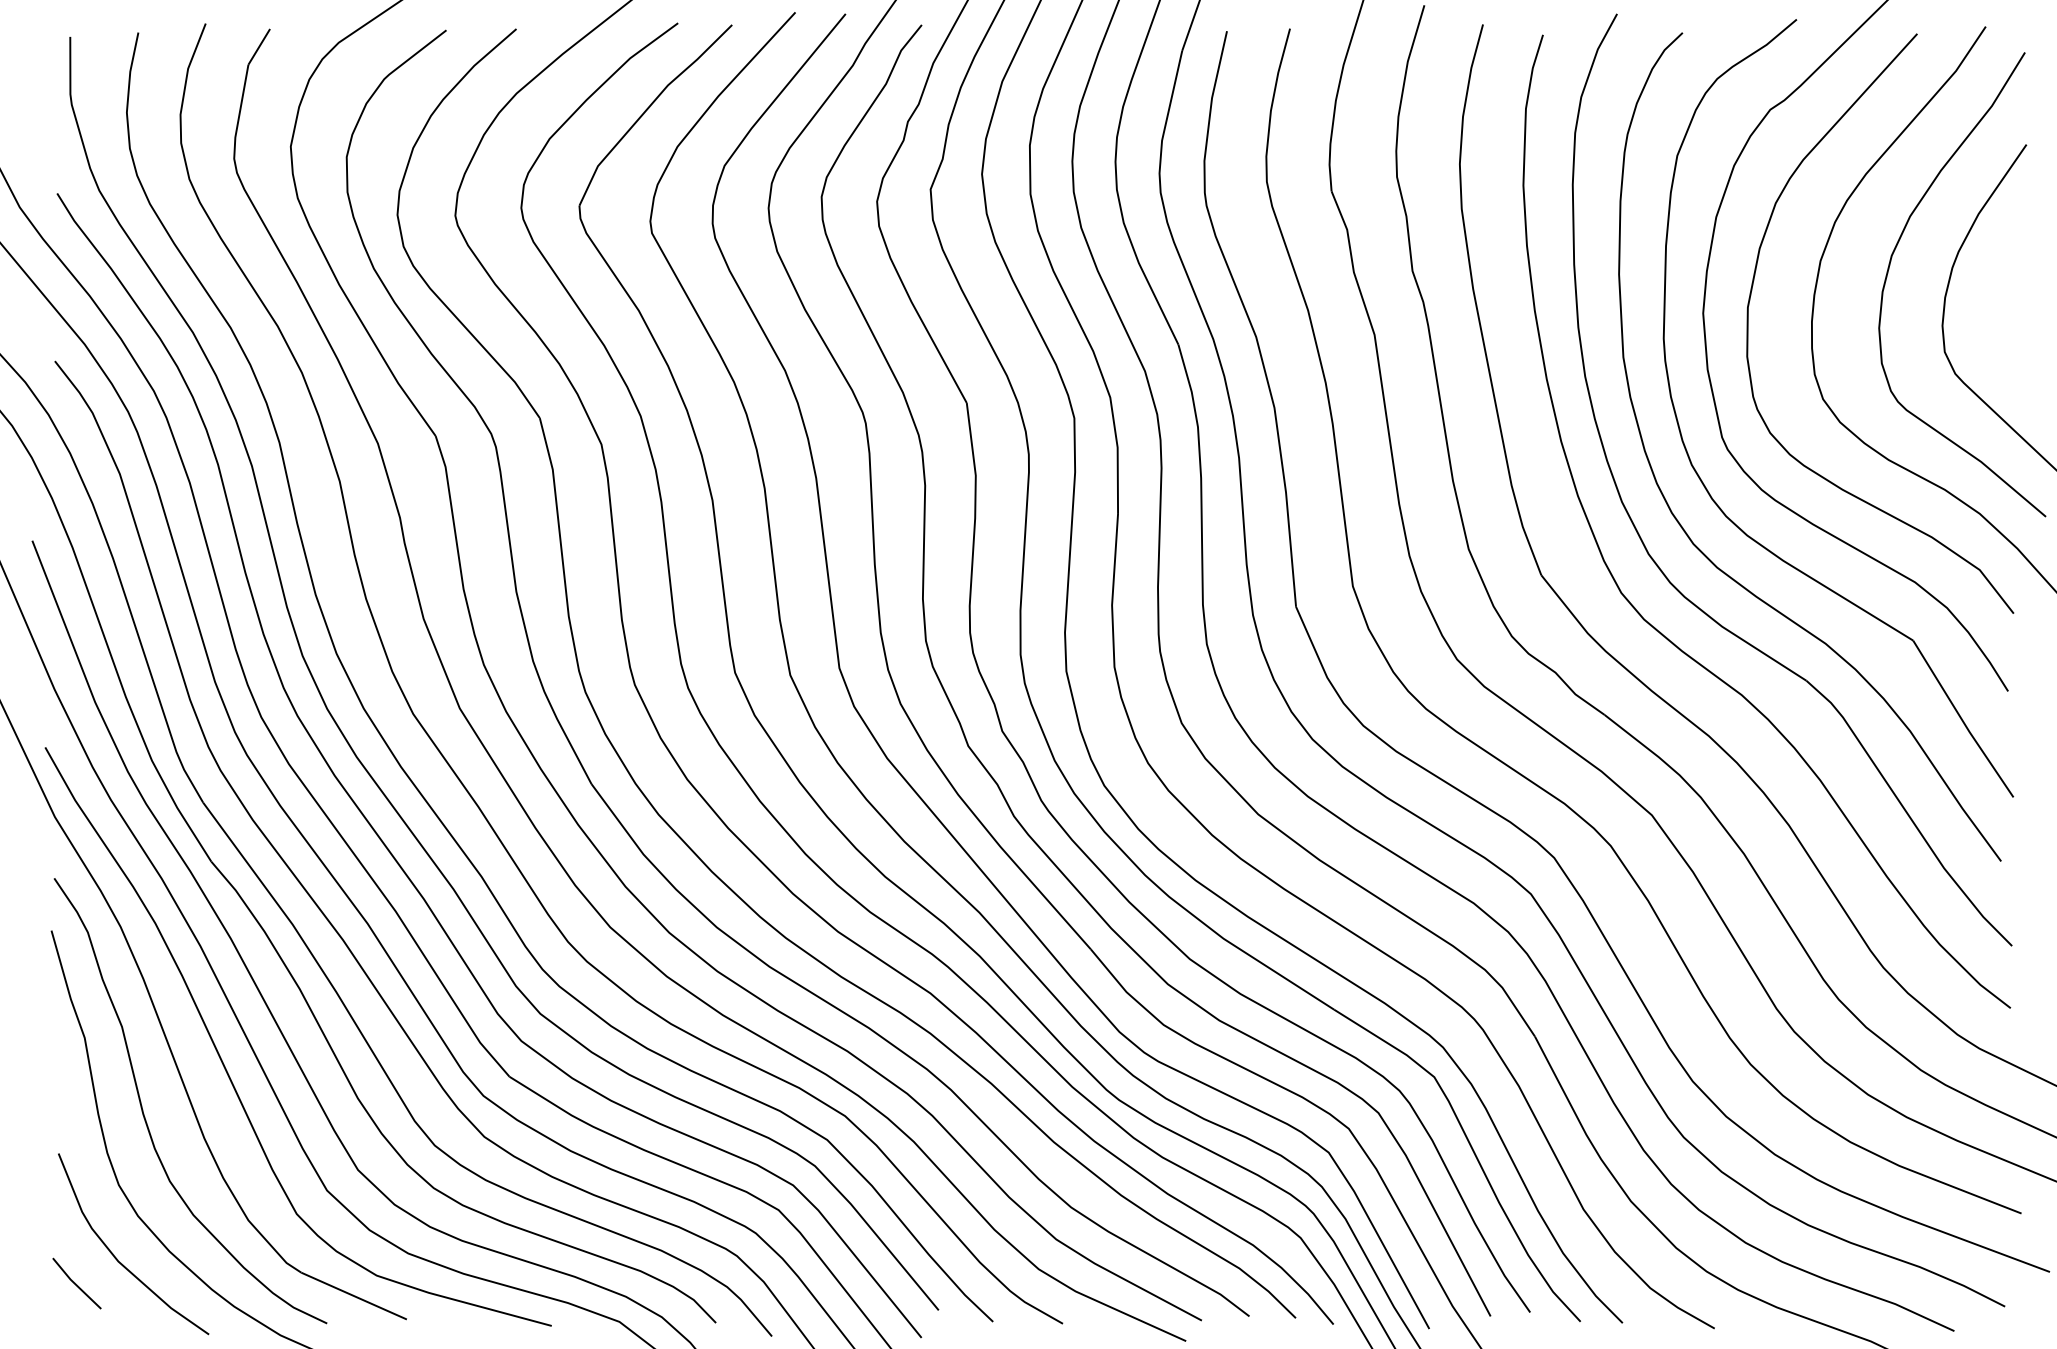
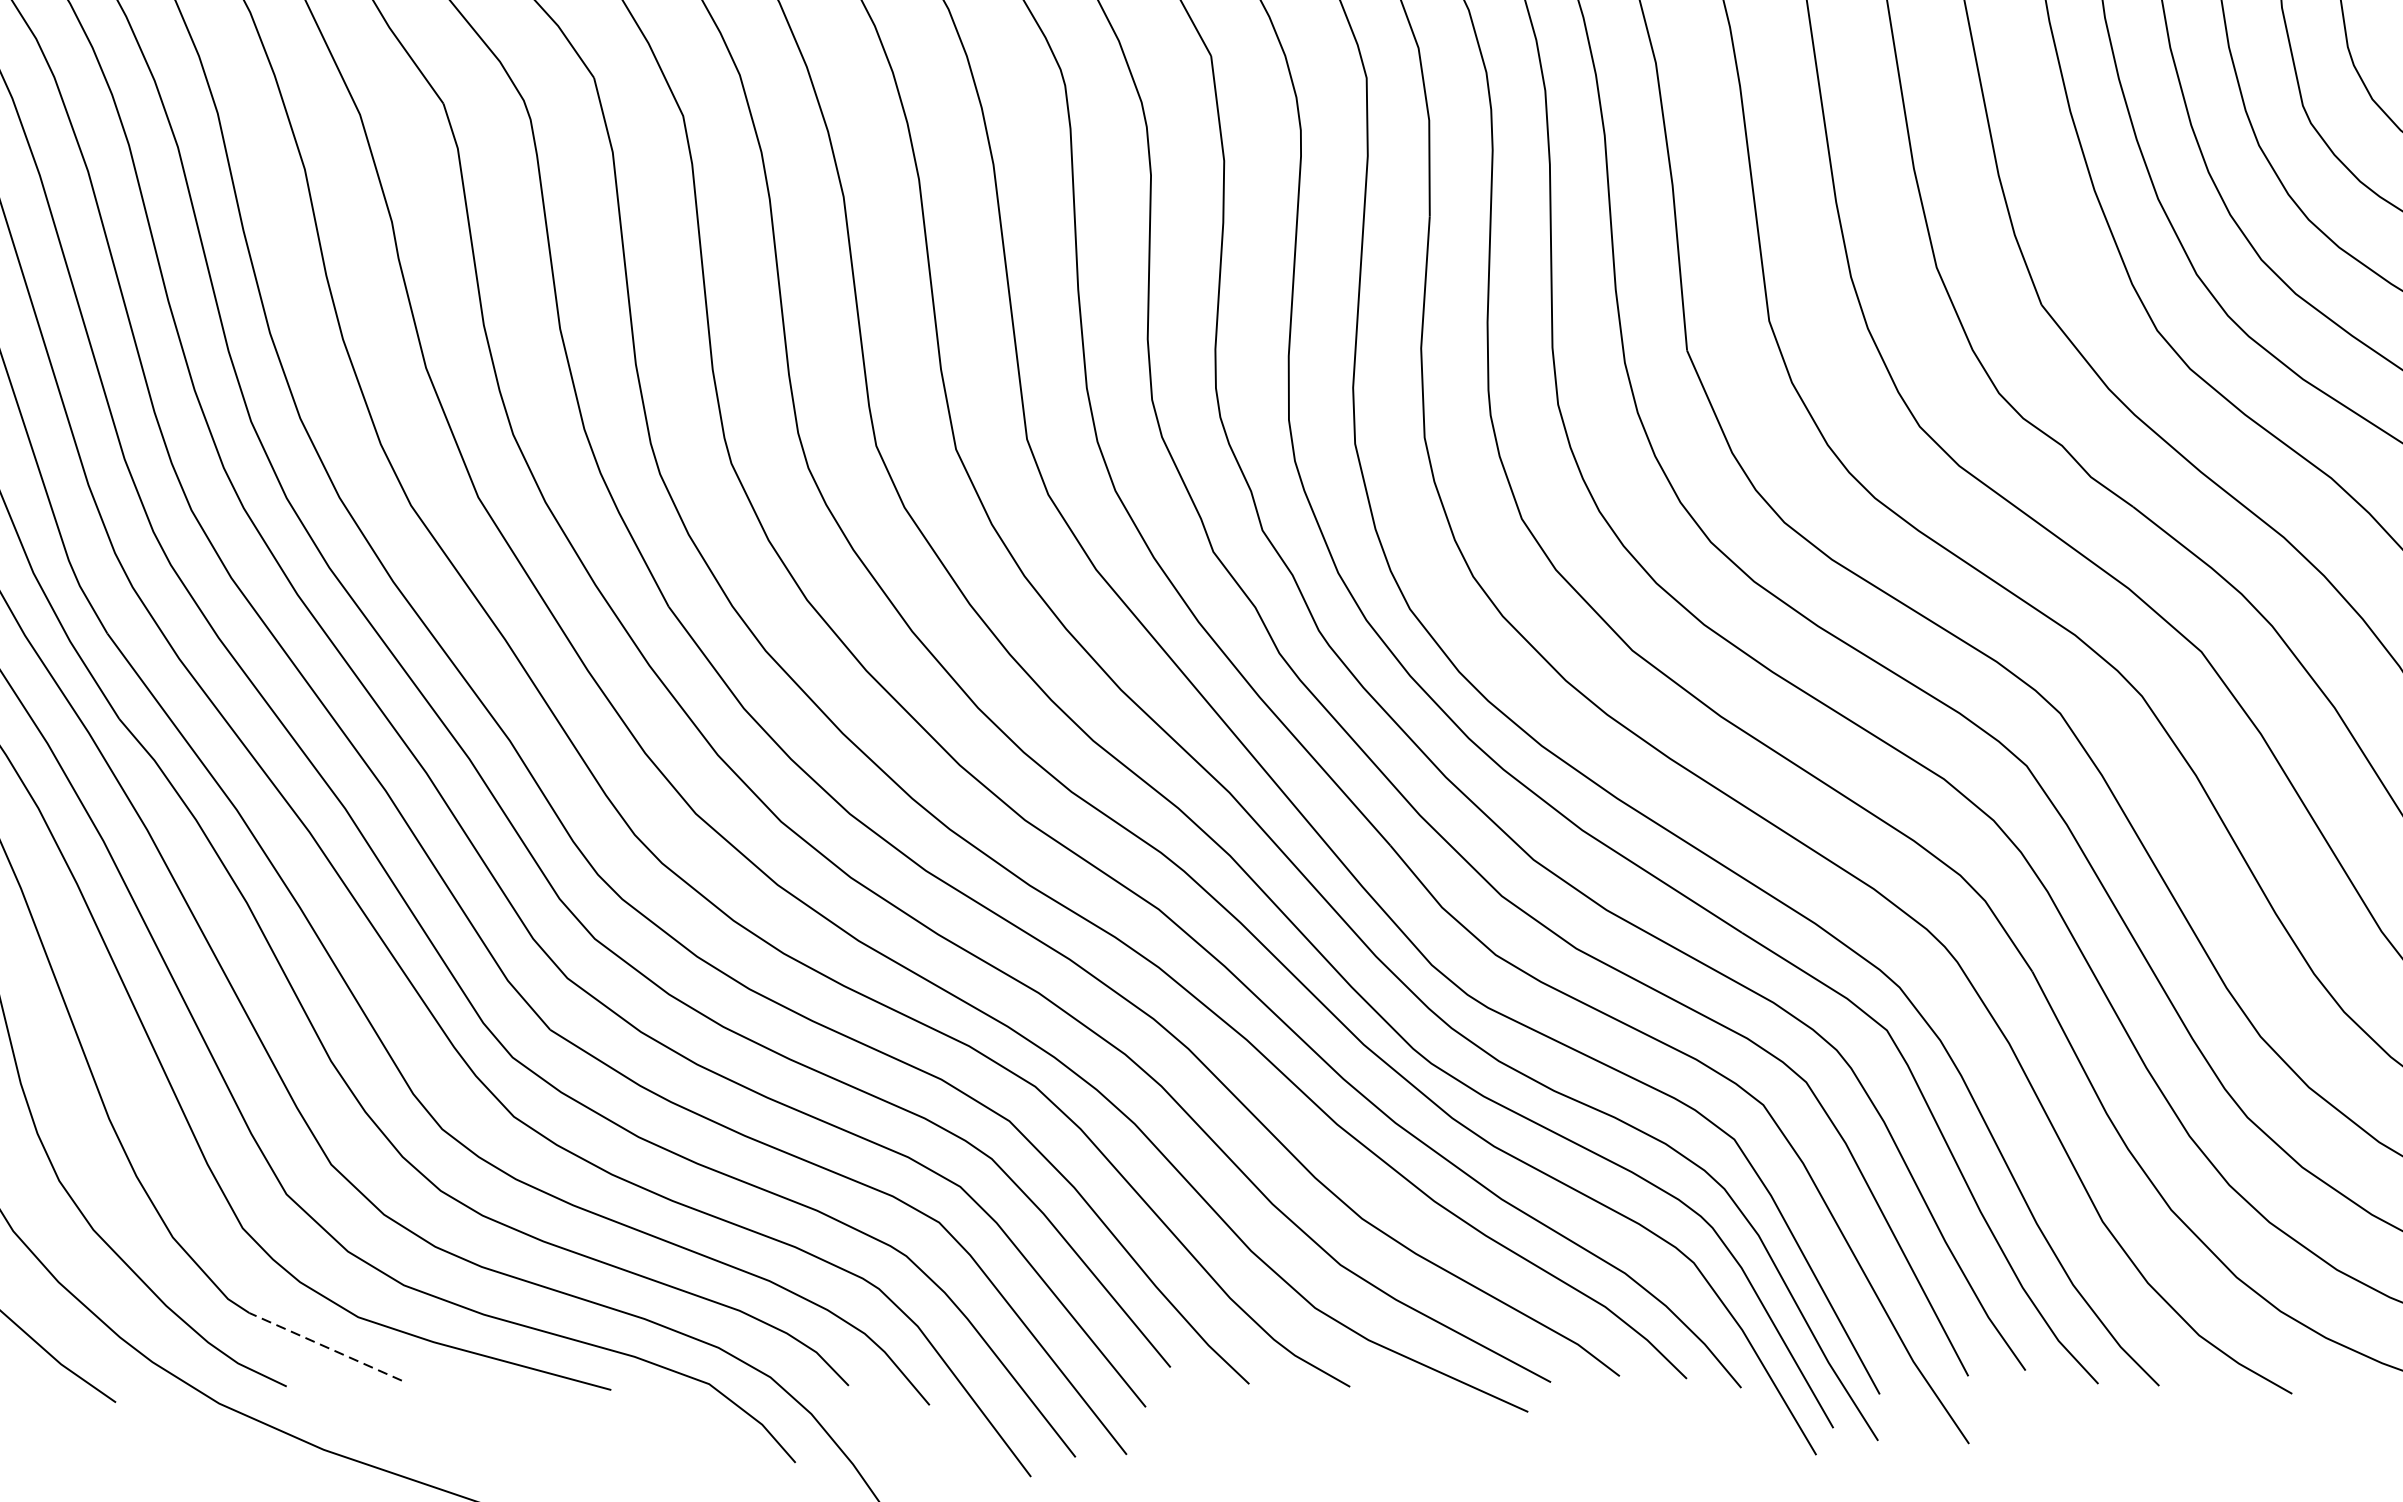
line: (354, 1296) -> (326, 1347), solid -> dashed

